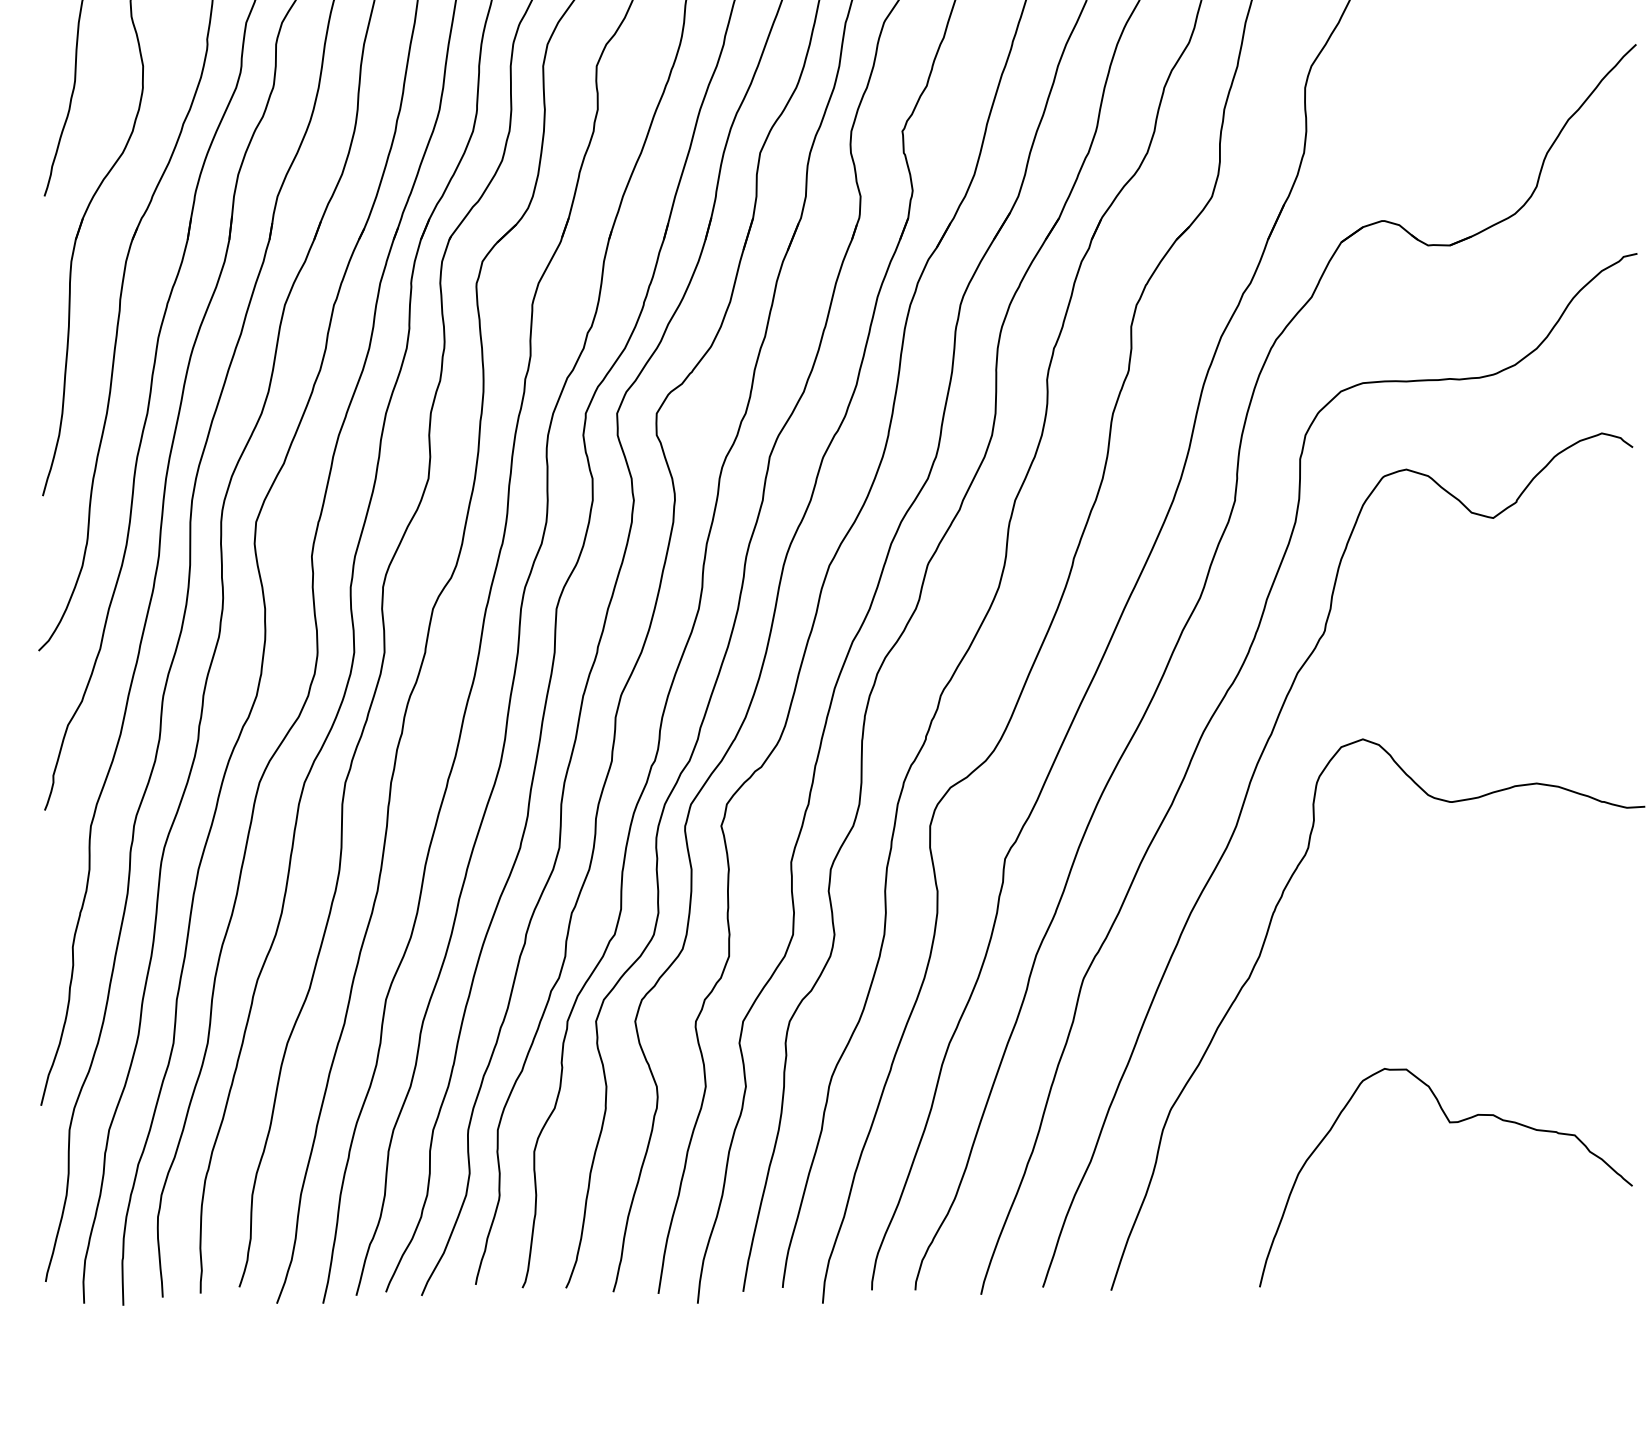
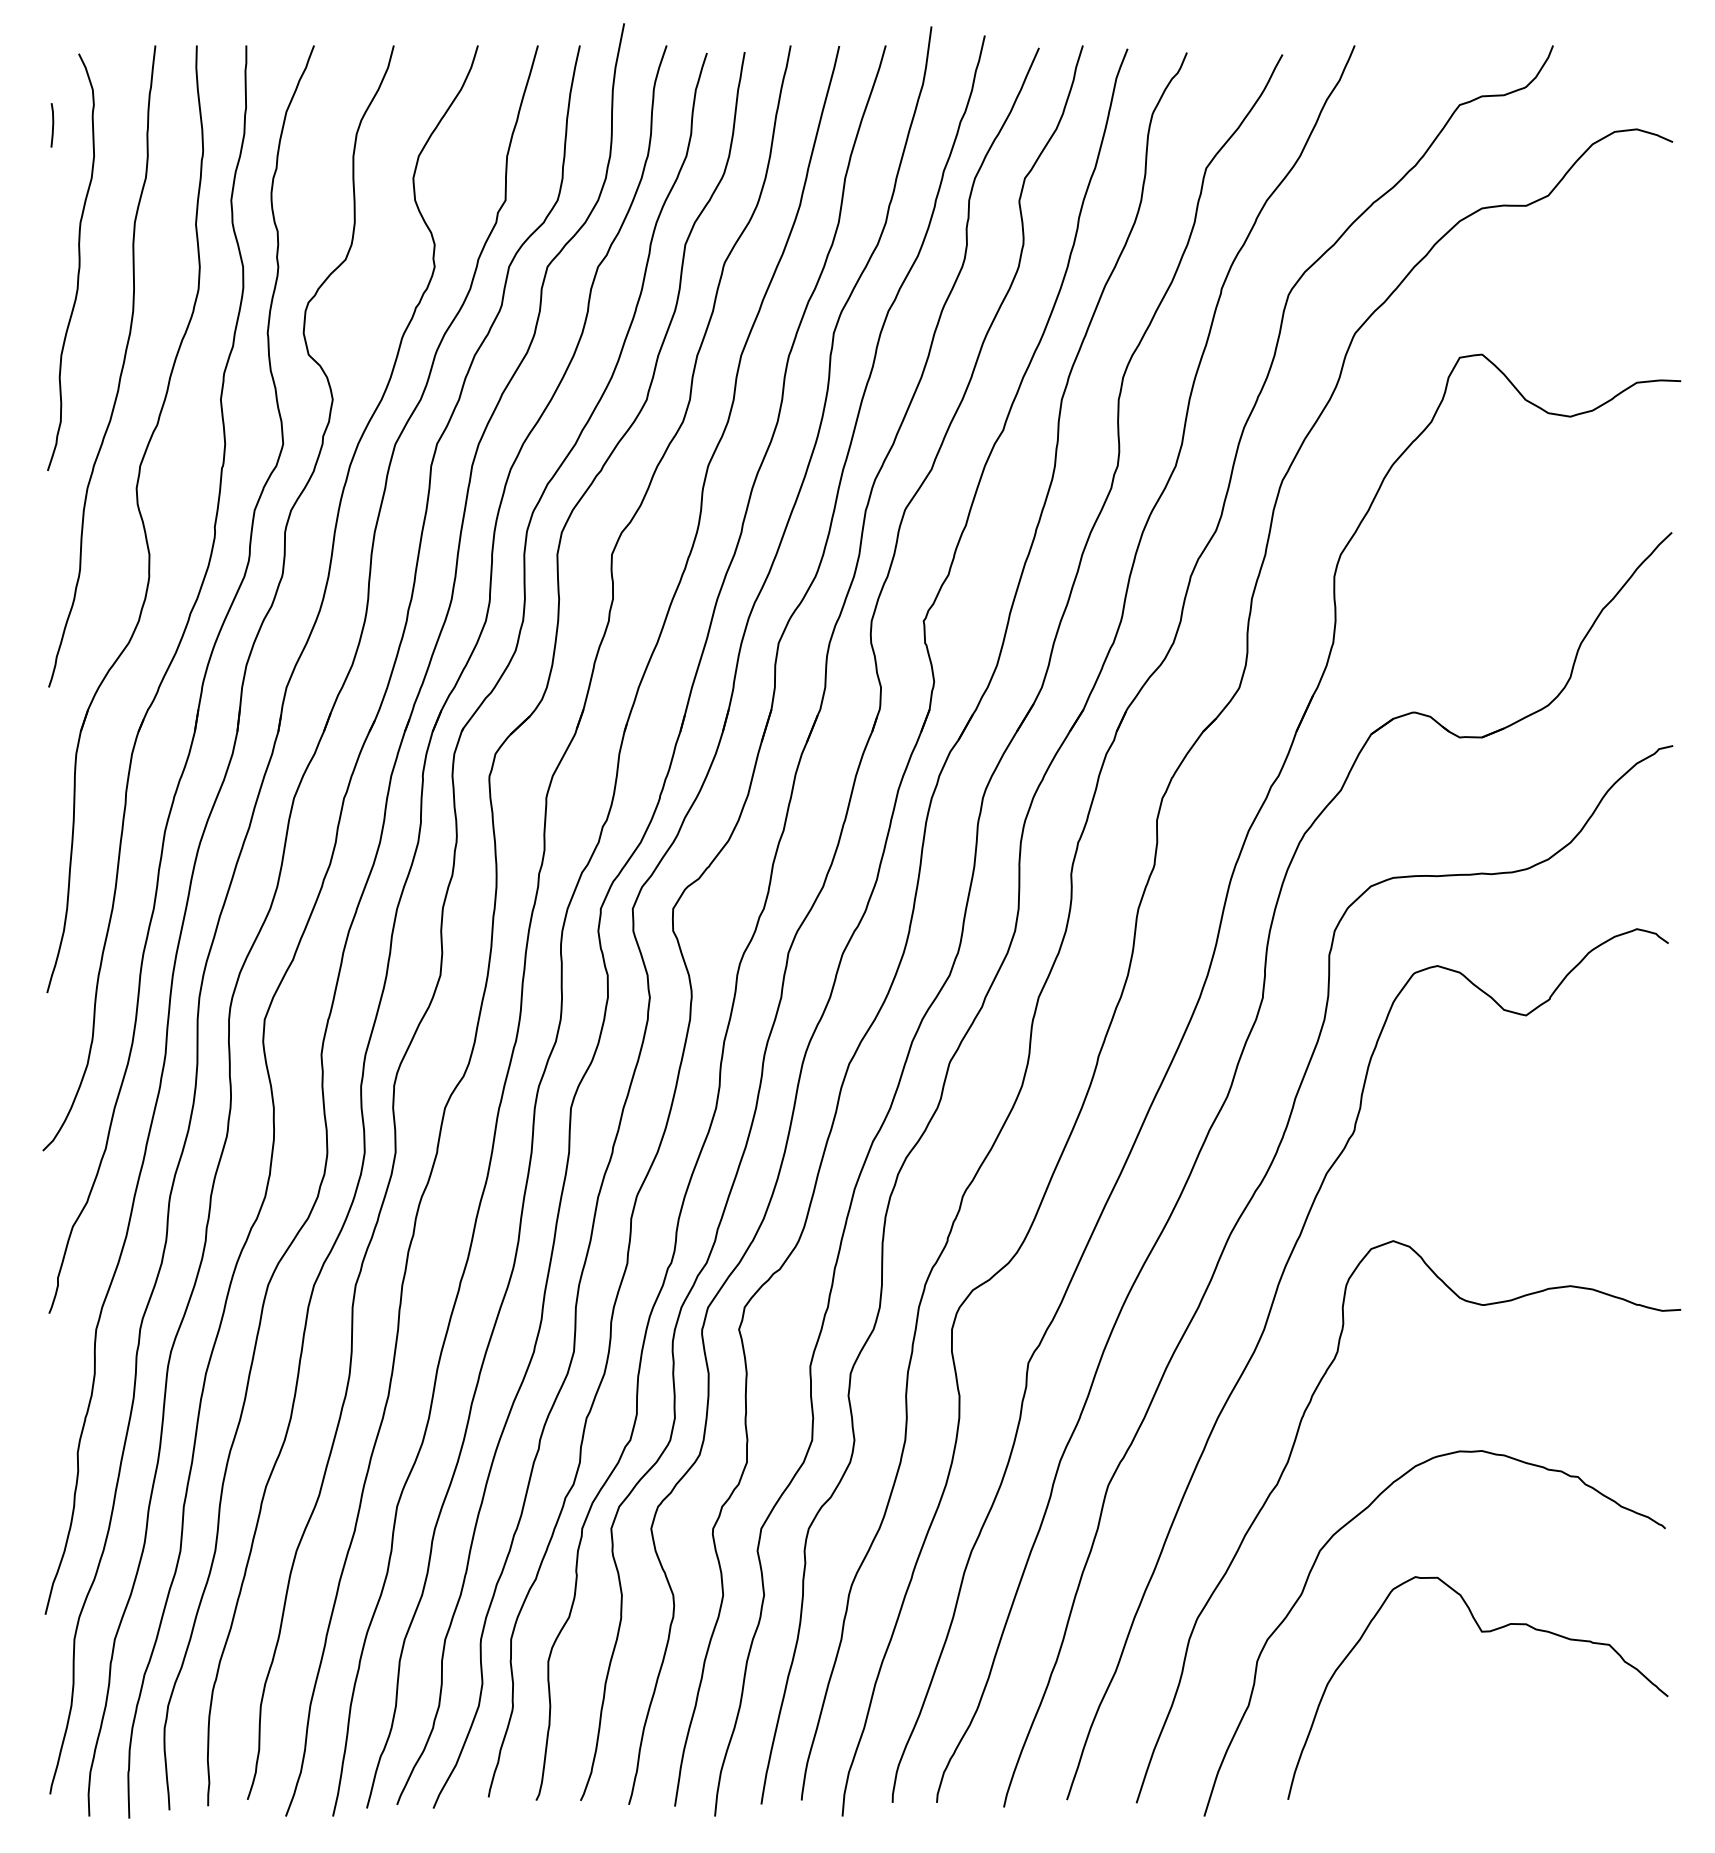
curve: (1278, 1074) -> (1307, 1582), added

